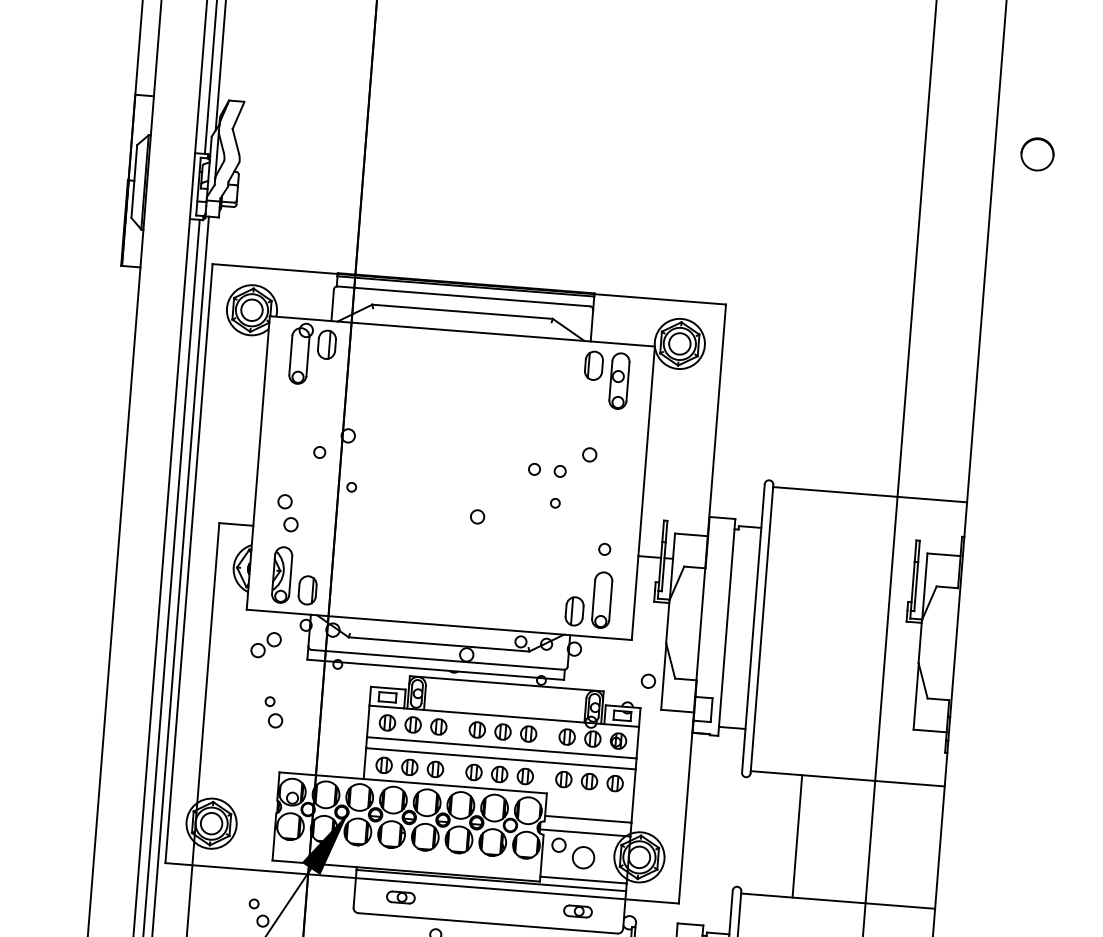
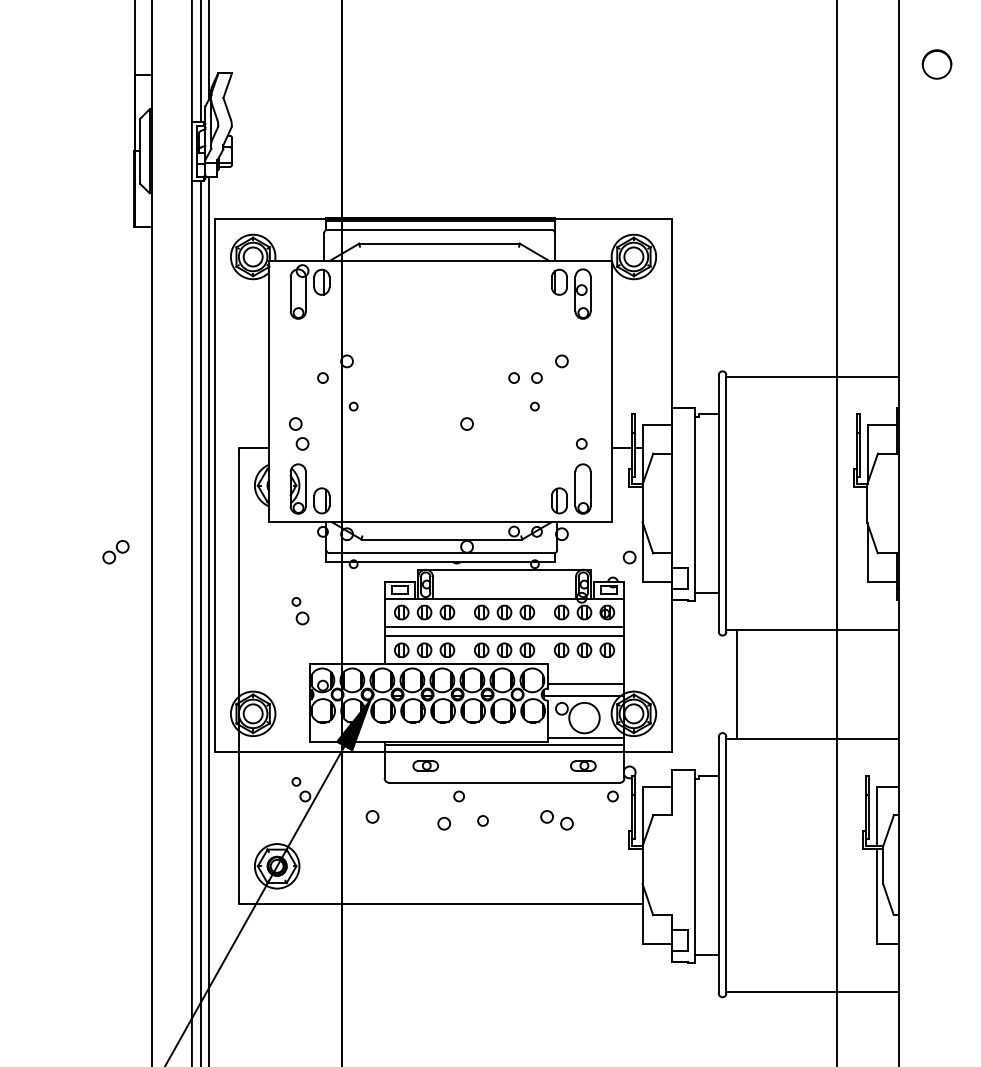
part: (265, 645) -> (115, 552), moved
line: (797, 835) -> (737, 683), moved
circle: (583, 857) -> (584, 717), size x1.6

